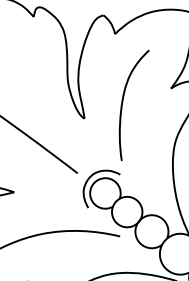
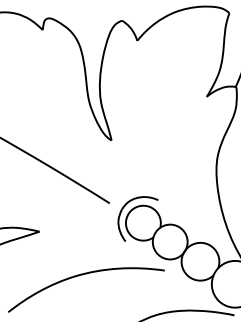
curve: (122, 103) -> (153, 119), removed

